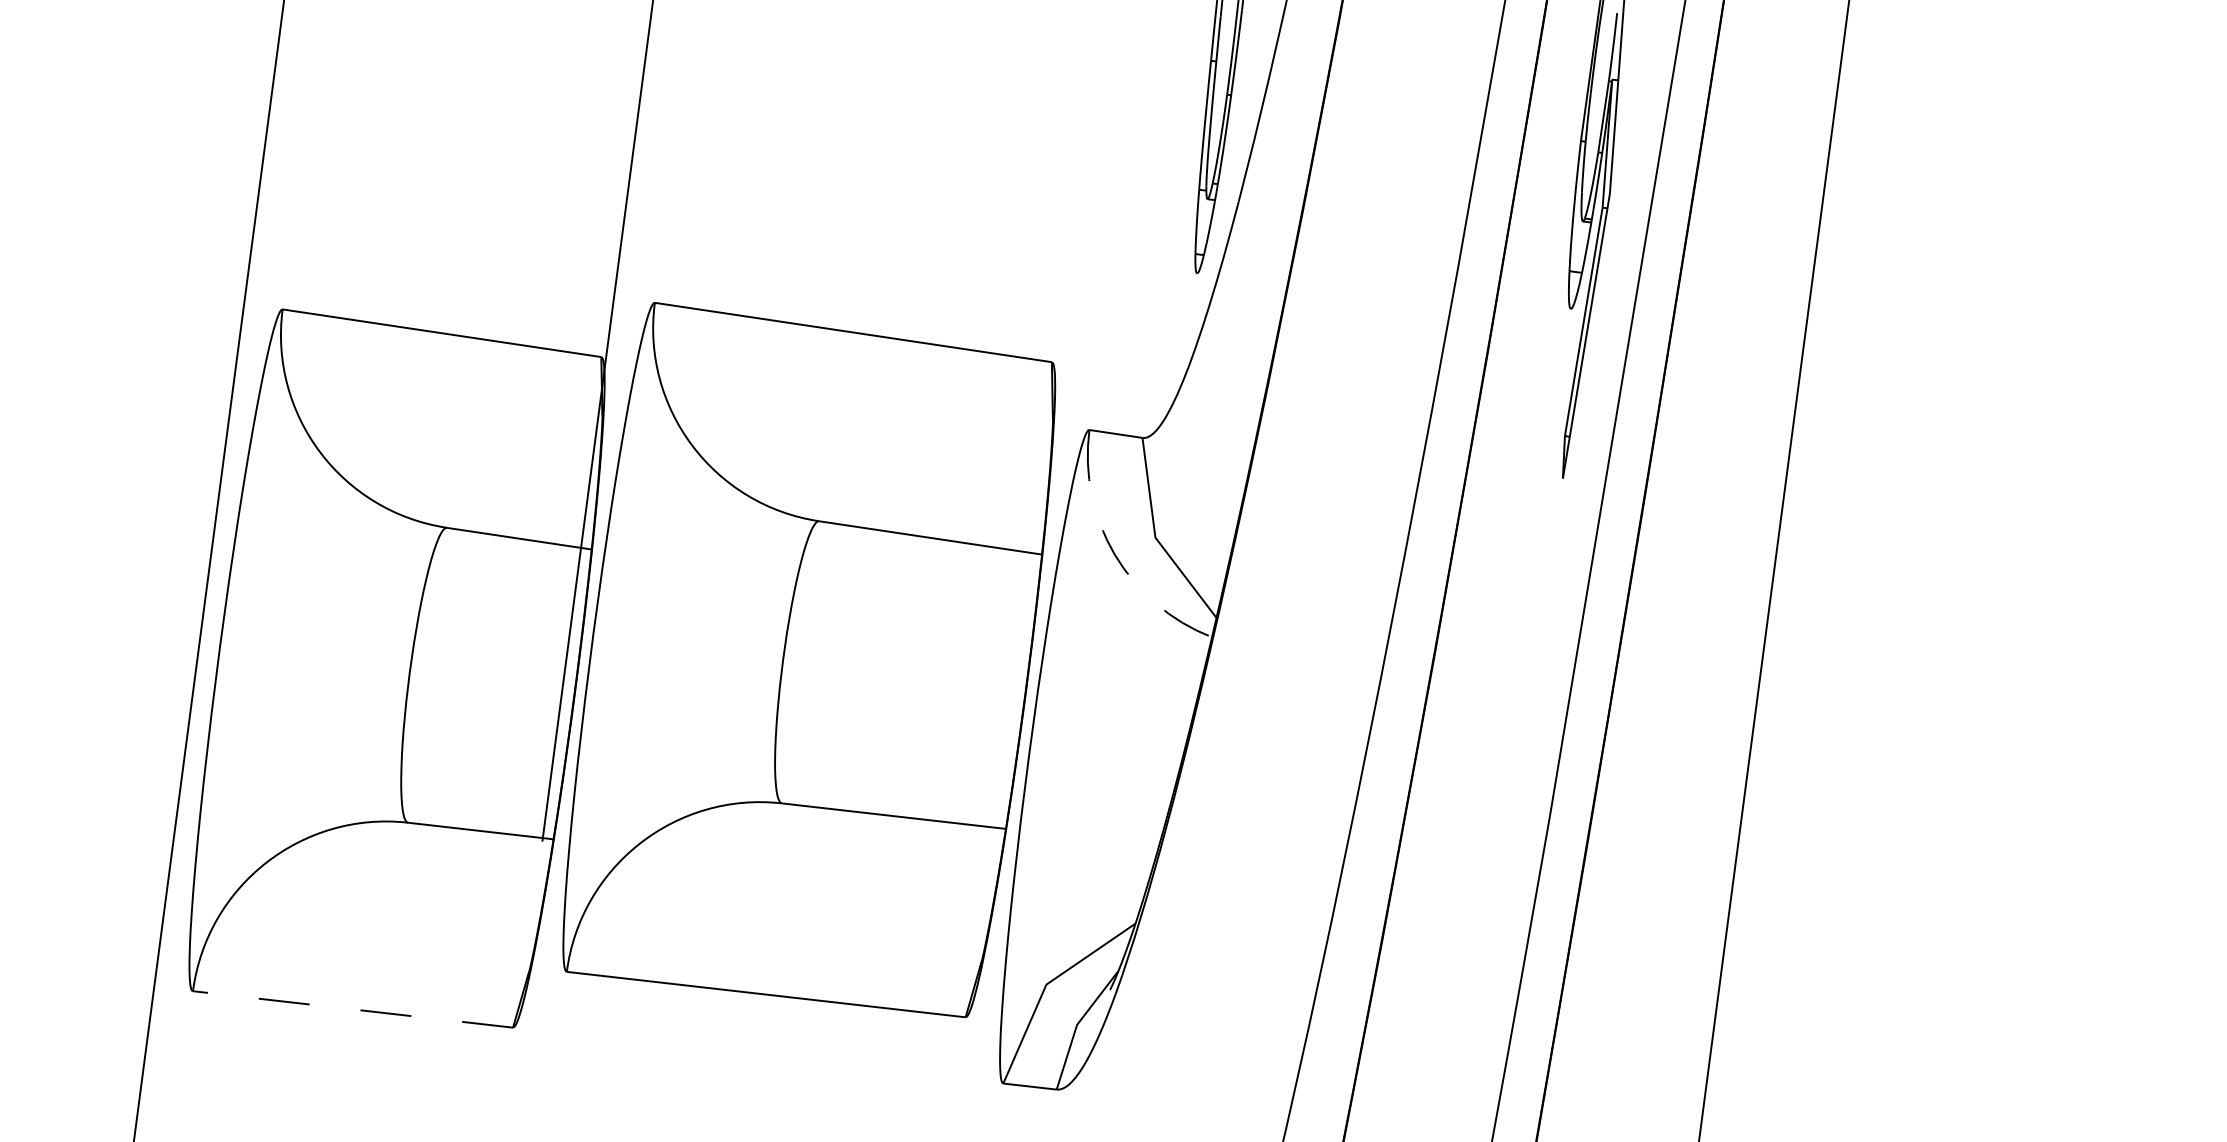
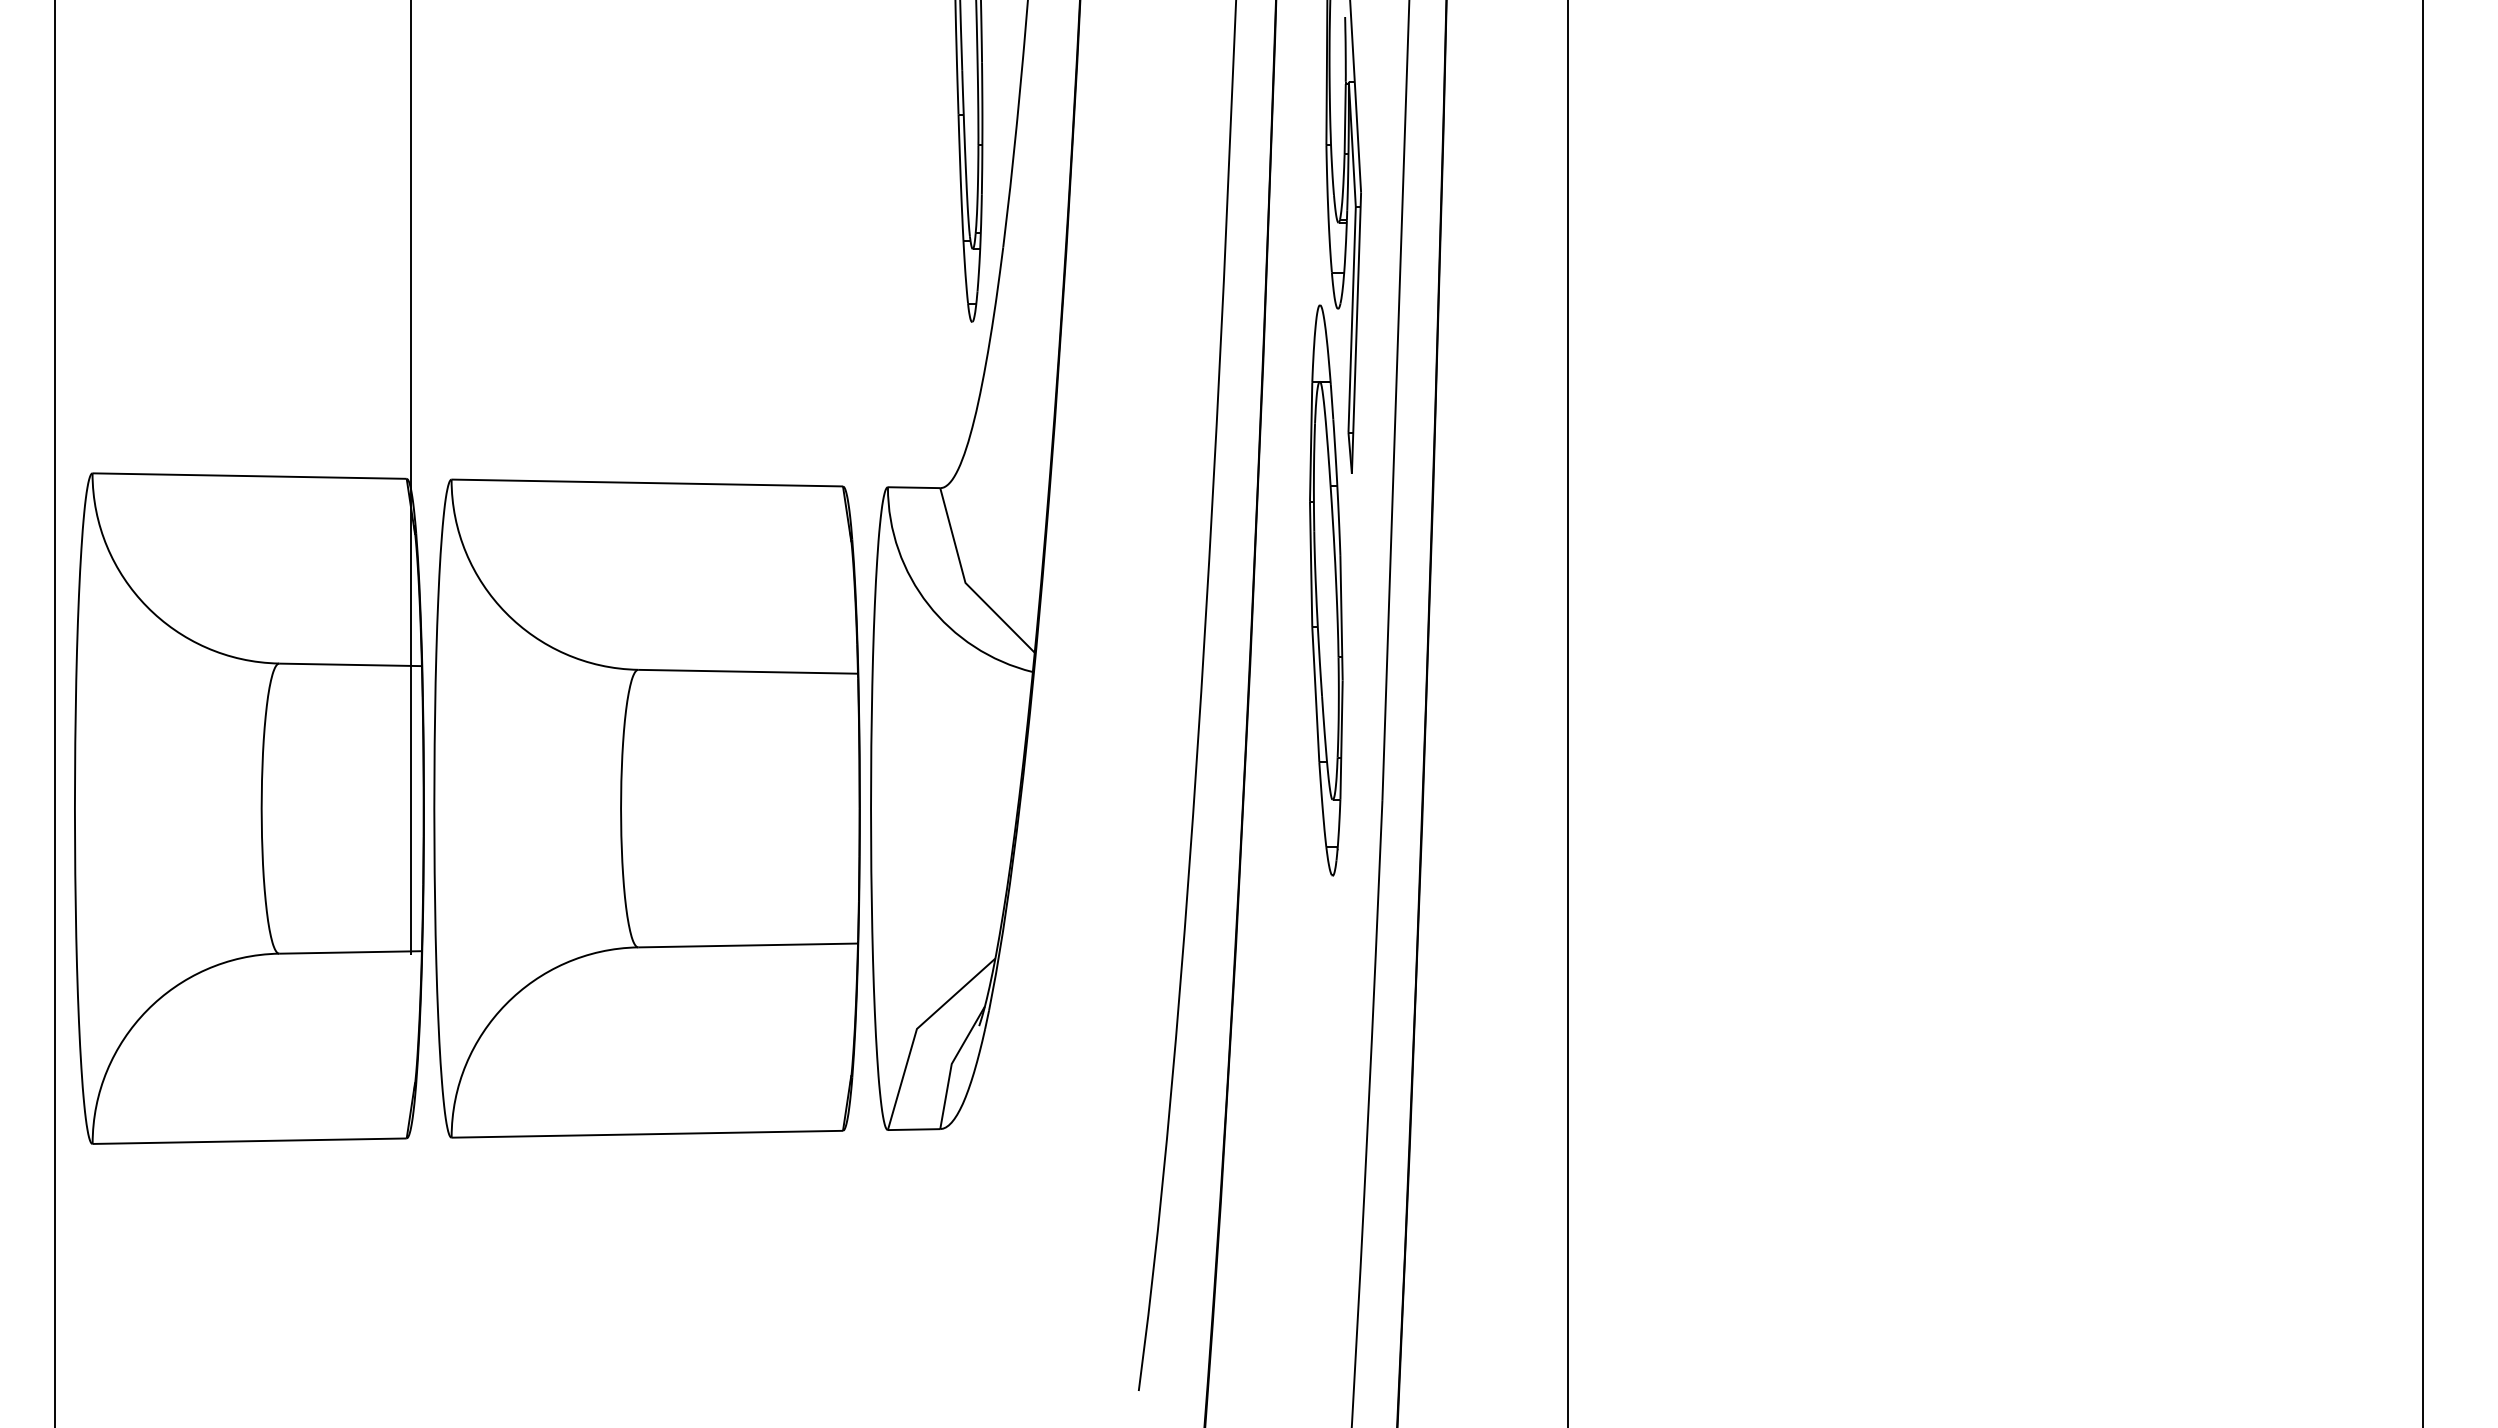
arc: (1114, 554) -> (928, 604), dashed -> solid
part: (1521, 593) -> (1326, 590), added
part: (809, 663) -> (646, 808), moved
line: (352, 1009) -> (249, 1141), dashed -> solid

